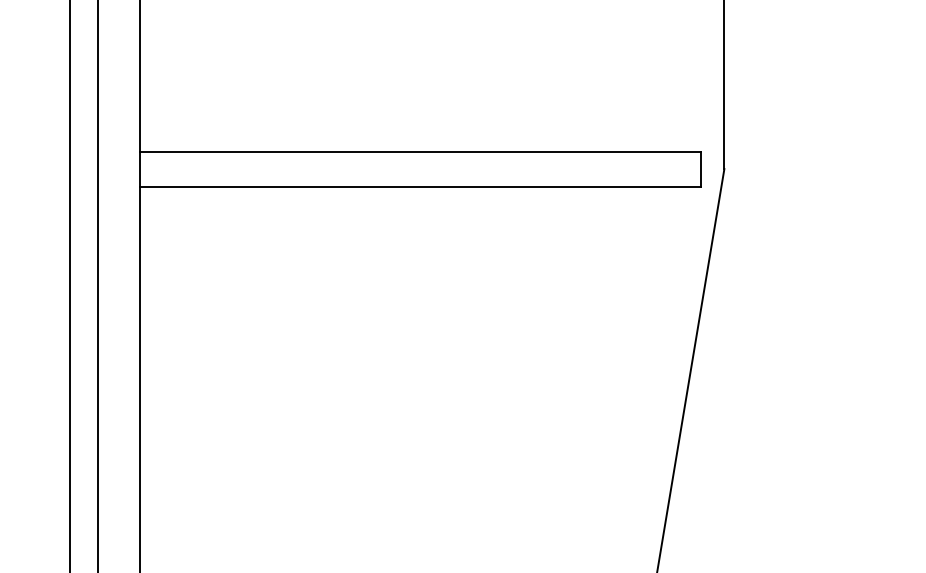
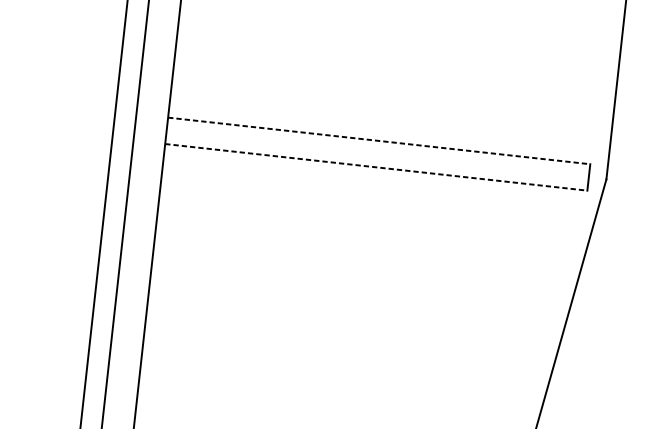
line: (420, 151) -> (379, 140), solid -> dashed
line: (420, 186) -> (376, 167), solid -> dashed

